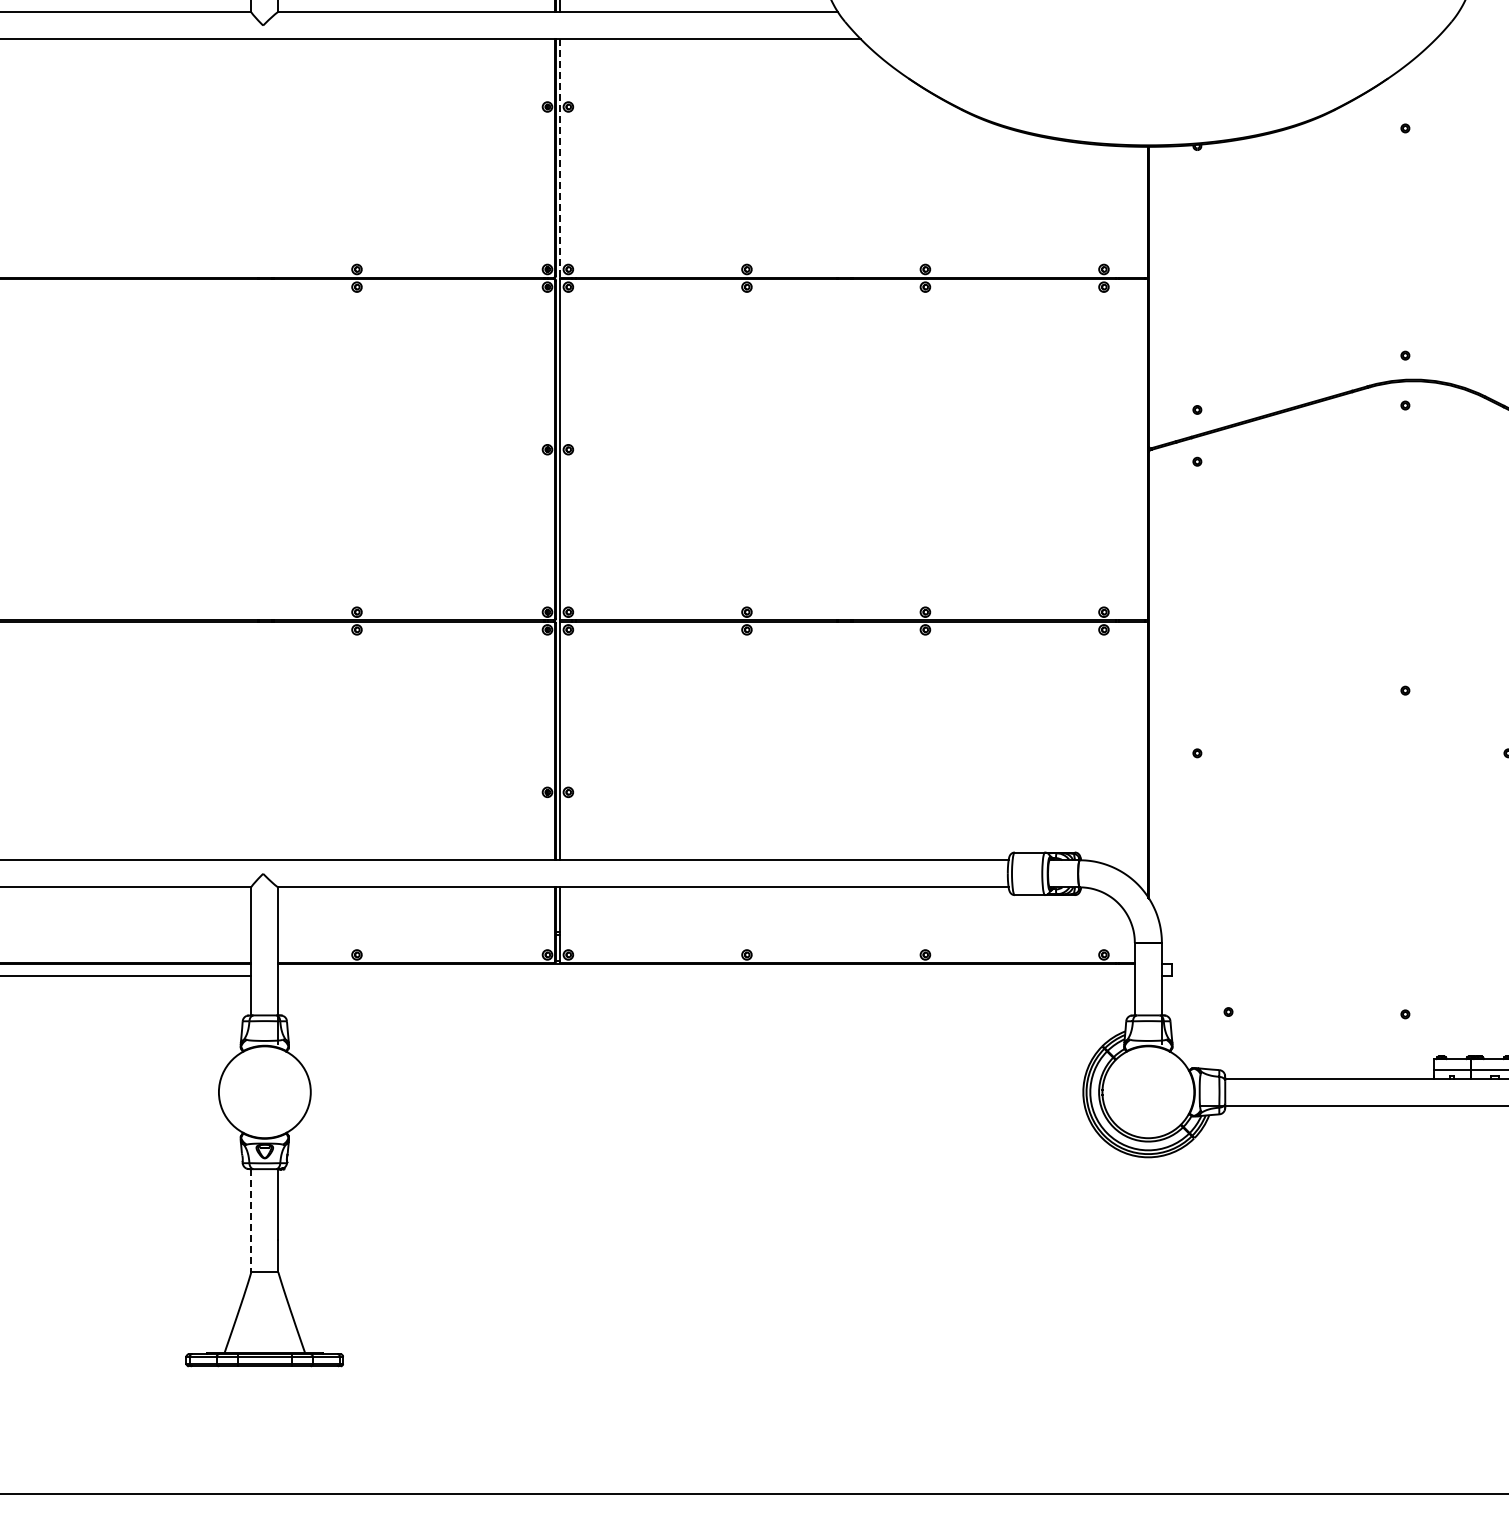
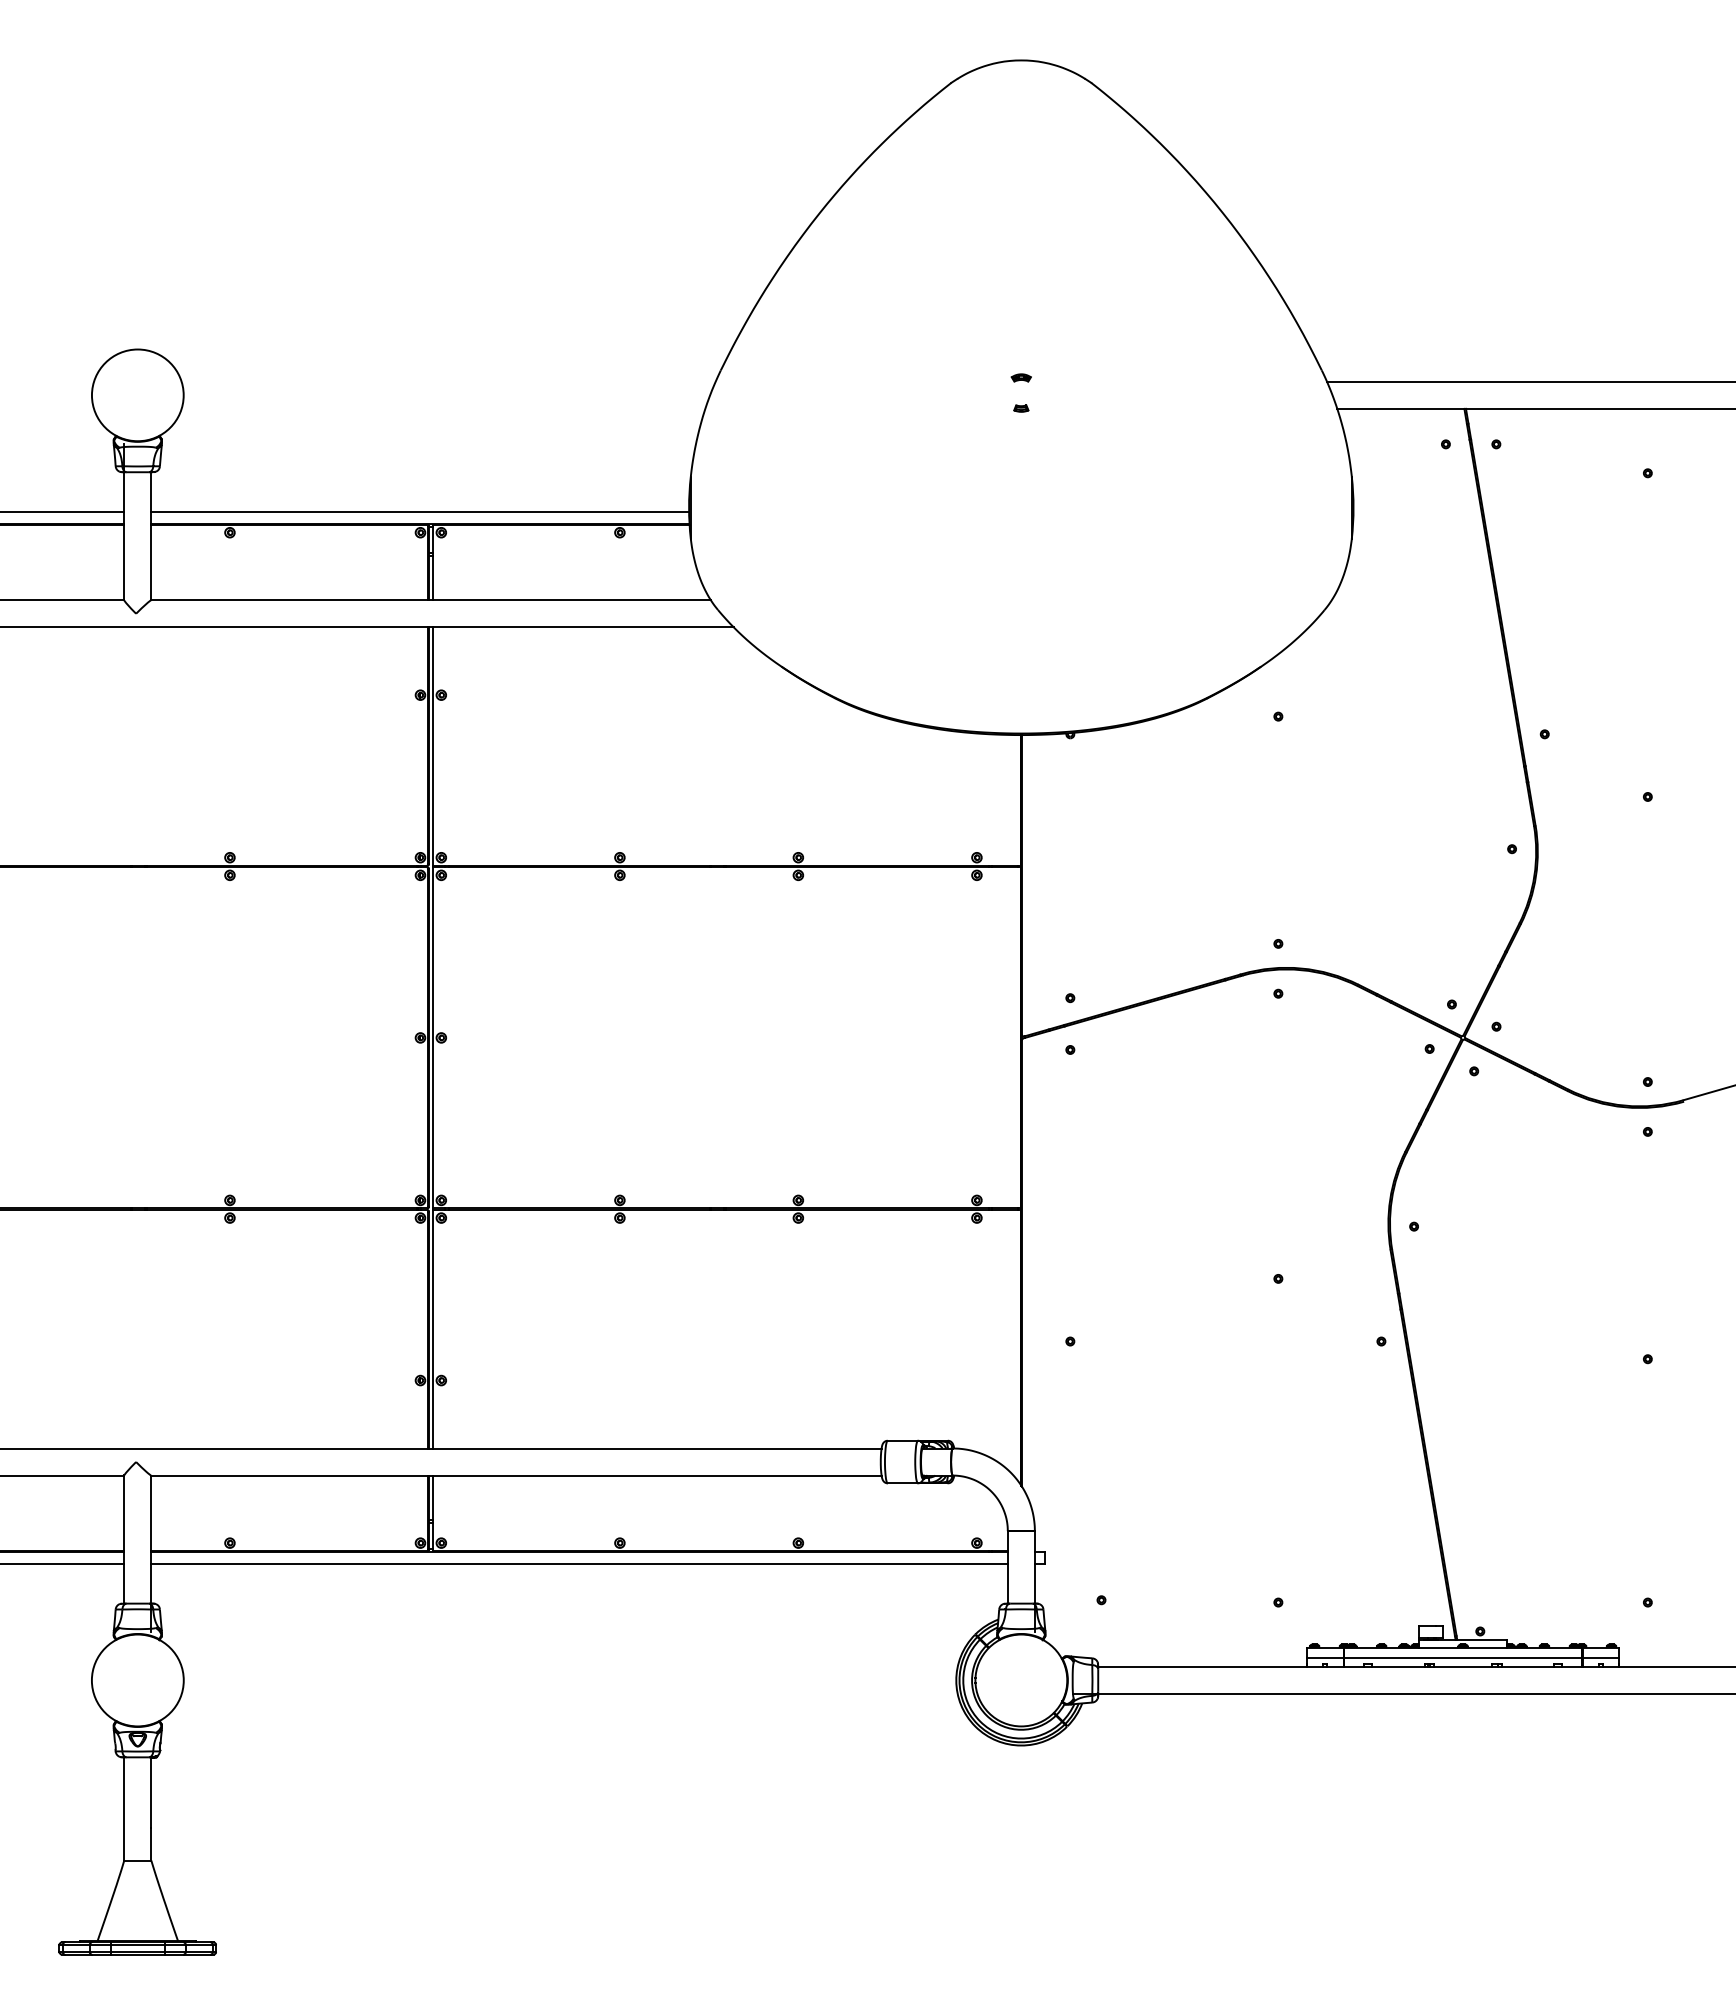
line: (560, 159) -> (433, 747), dashed -> solid
line: (706, 976) -> (579, 1564), added
line: (251, 1220) -> (124, 1808), dashed -> solid

